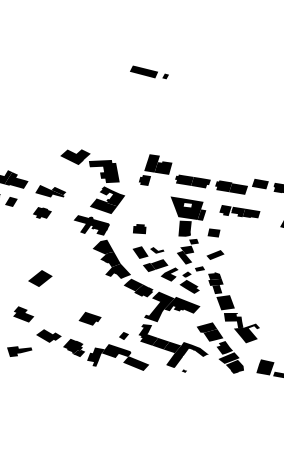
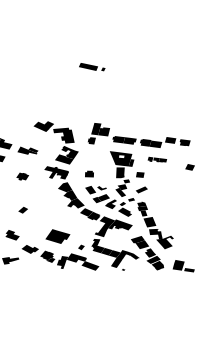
part: (240, 211) -> (157, 159), size x0.7
part: (42, 212) -> (22, 176), moved
part: (41, 277) -> (23, 209), size x0.6
part: (89, 318) -> (57, 236), size x1.6

